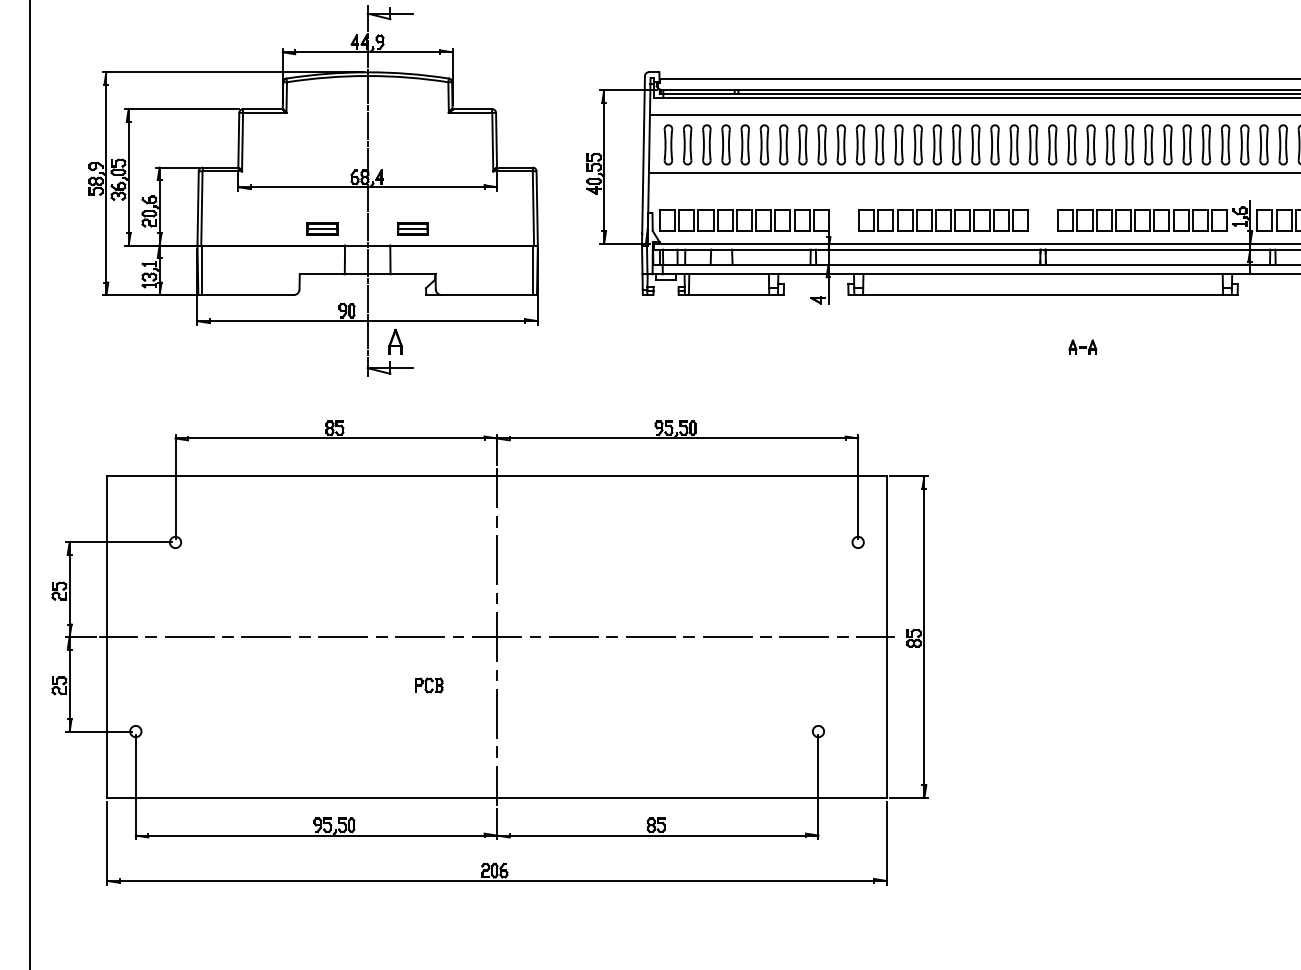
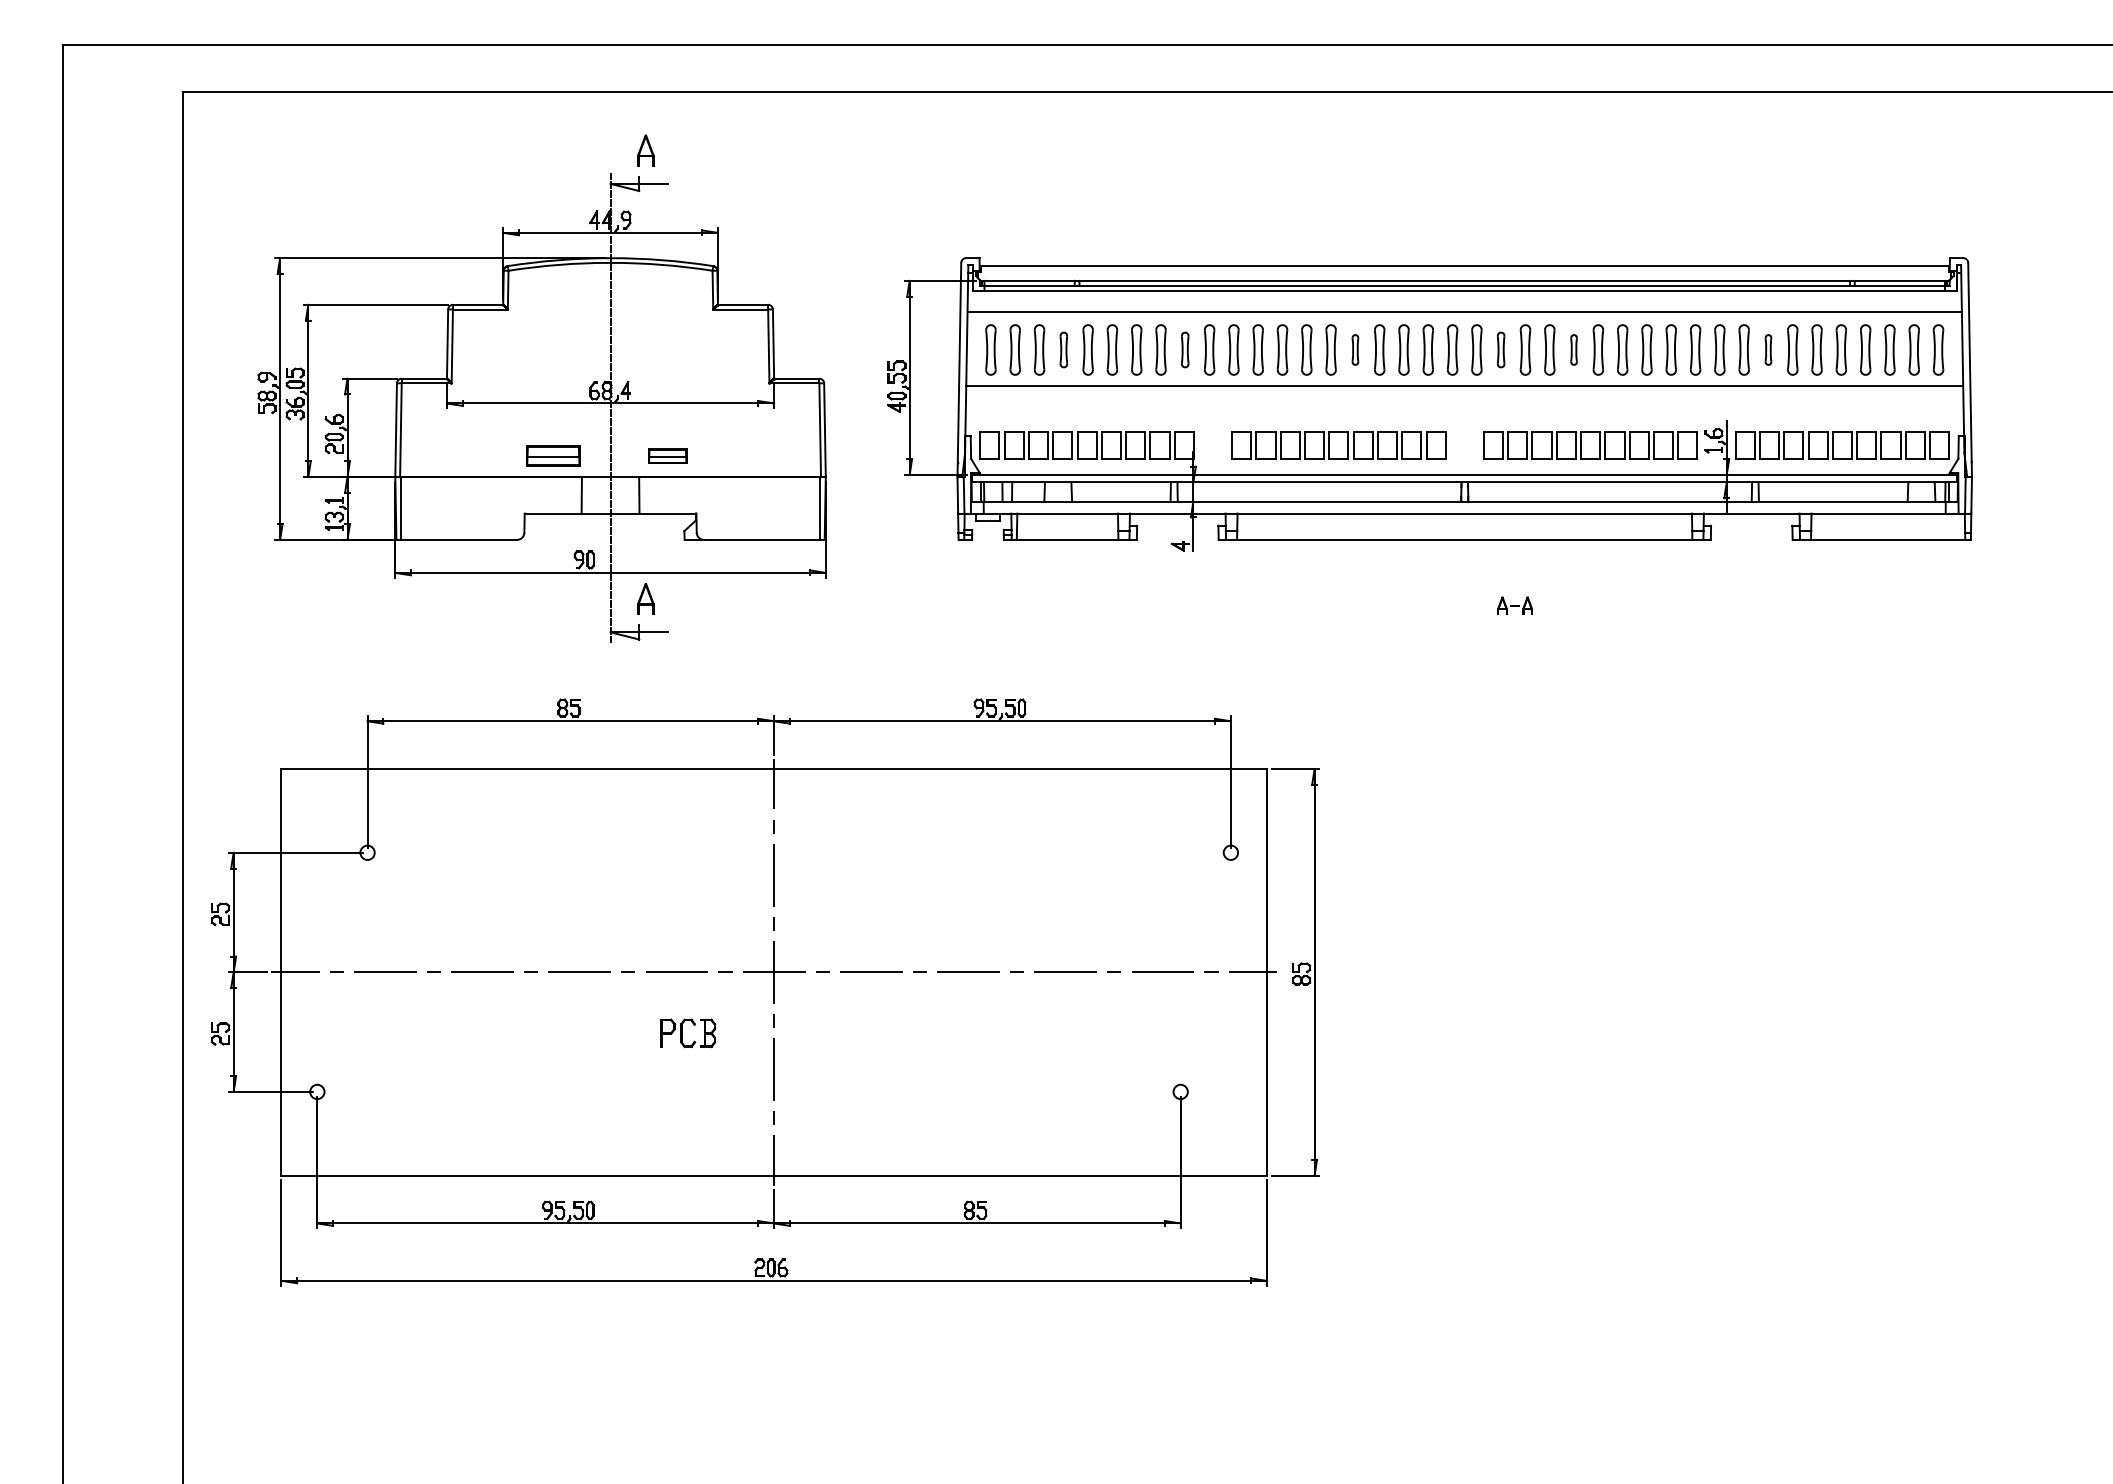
part: (725, 144) -> (1063, 349), size x0.7
part: (821, 144) -> (1184, 349), size x0.7
part: (956, 144) -> (1355, 349), size x0.6
part: (1071, 144) -> (1500, 349), size x0.7
part: (1129, 144) -> (1573, 349), size x0.6
part: (1283, 144) -> (1768, 349), size x0.6
part: (322, 228) -> (553, 455), size x1.4
part: (429, 685) -> (688, 1033), size x1.6

